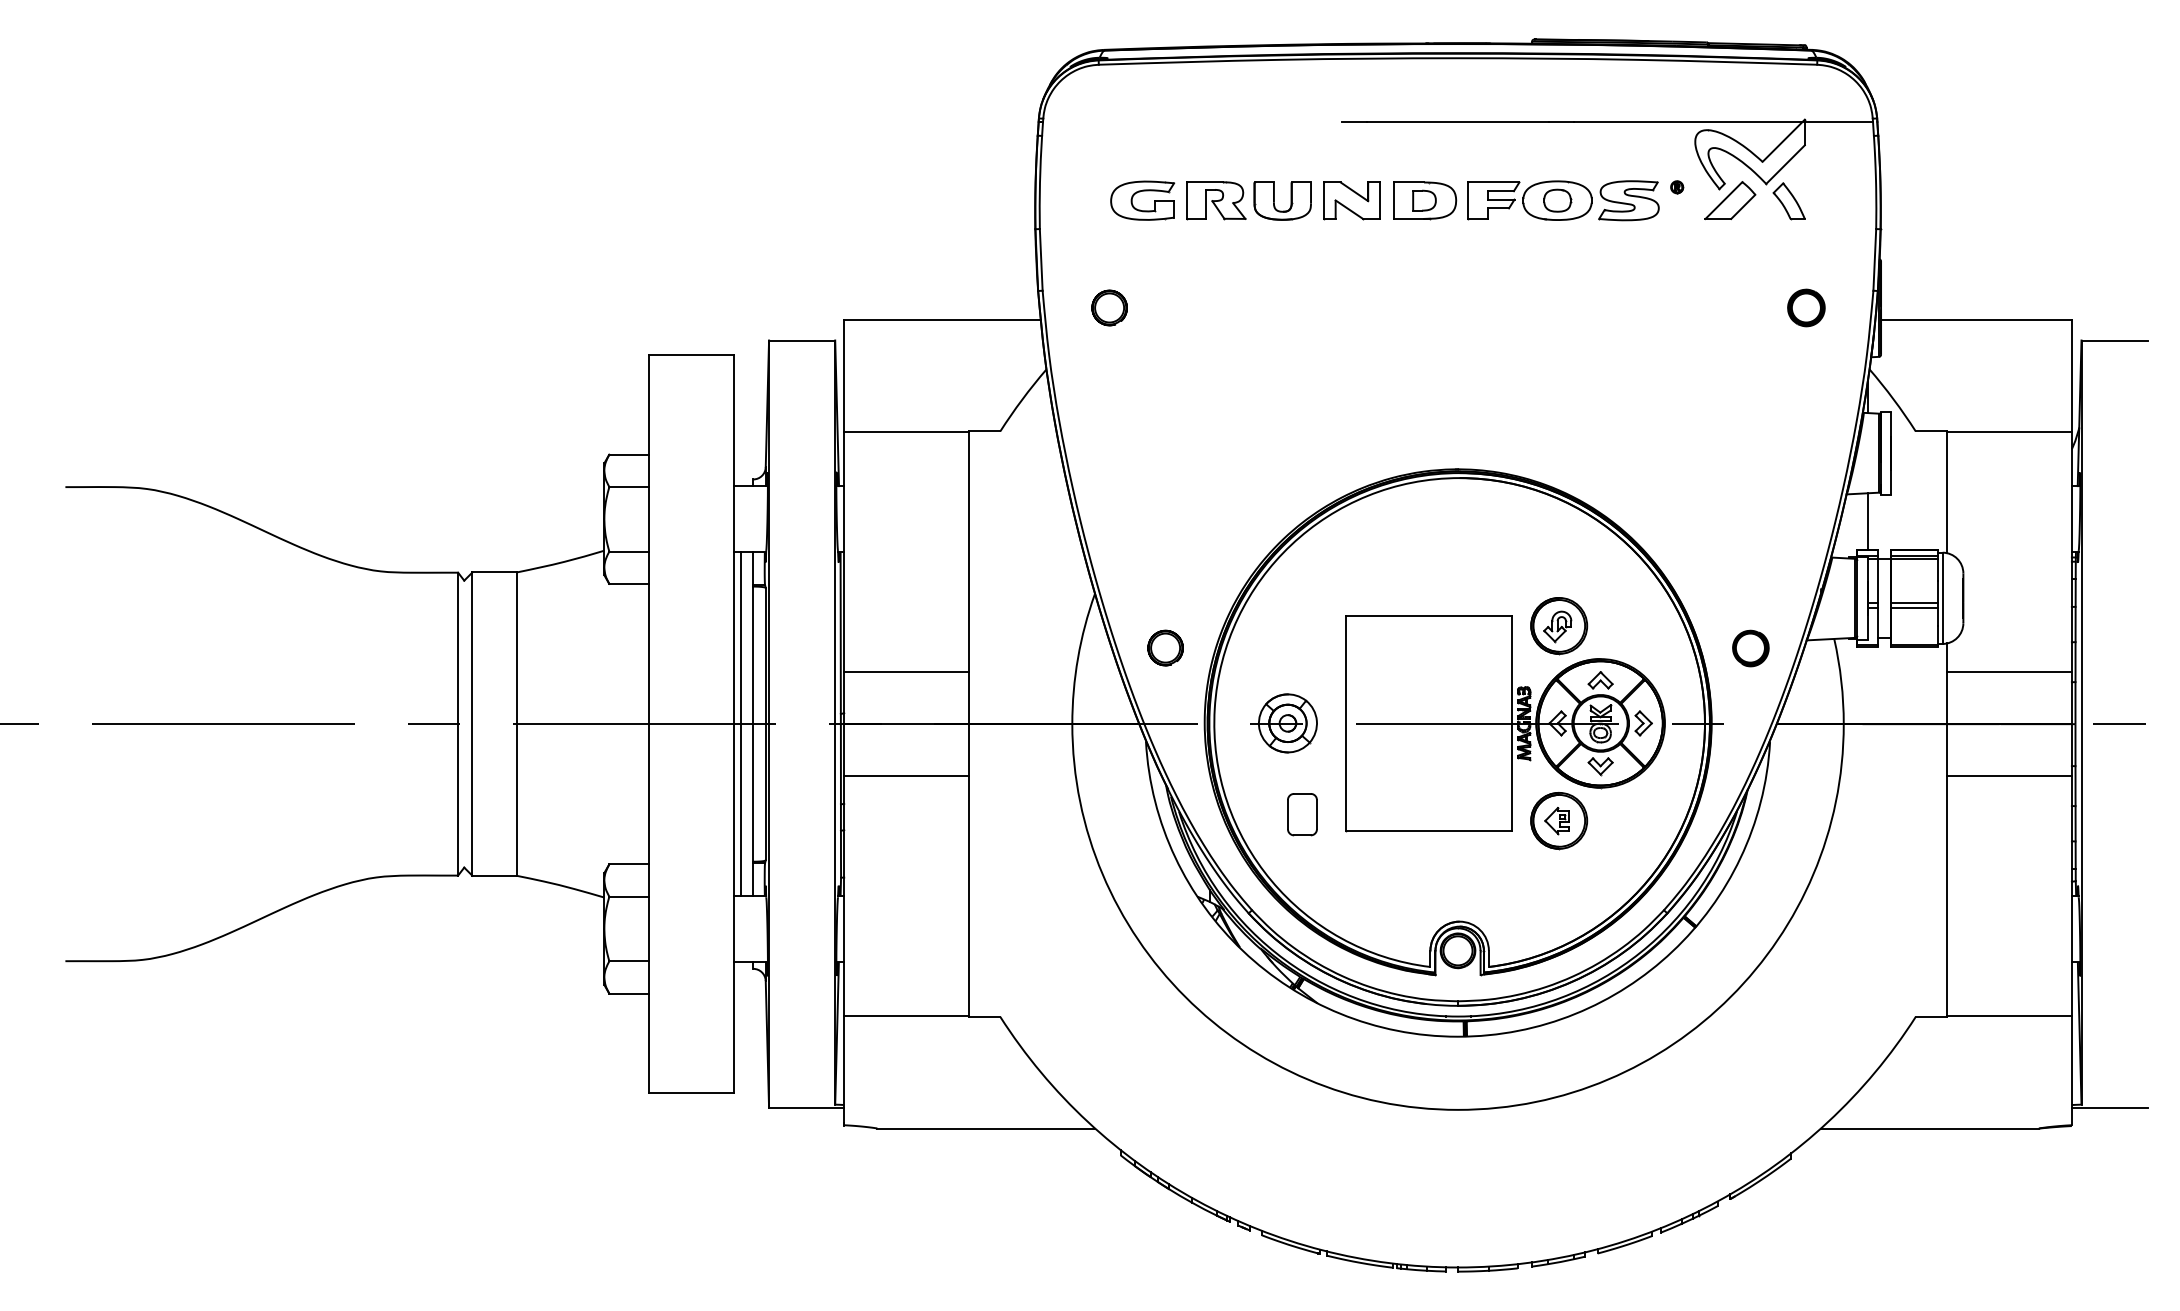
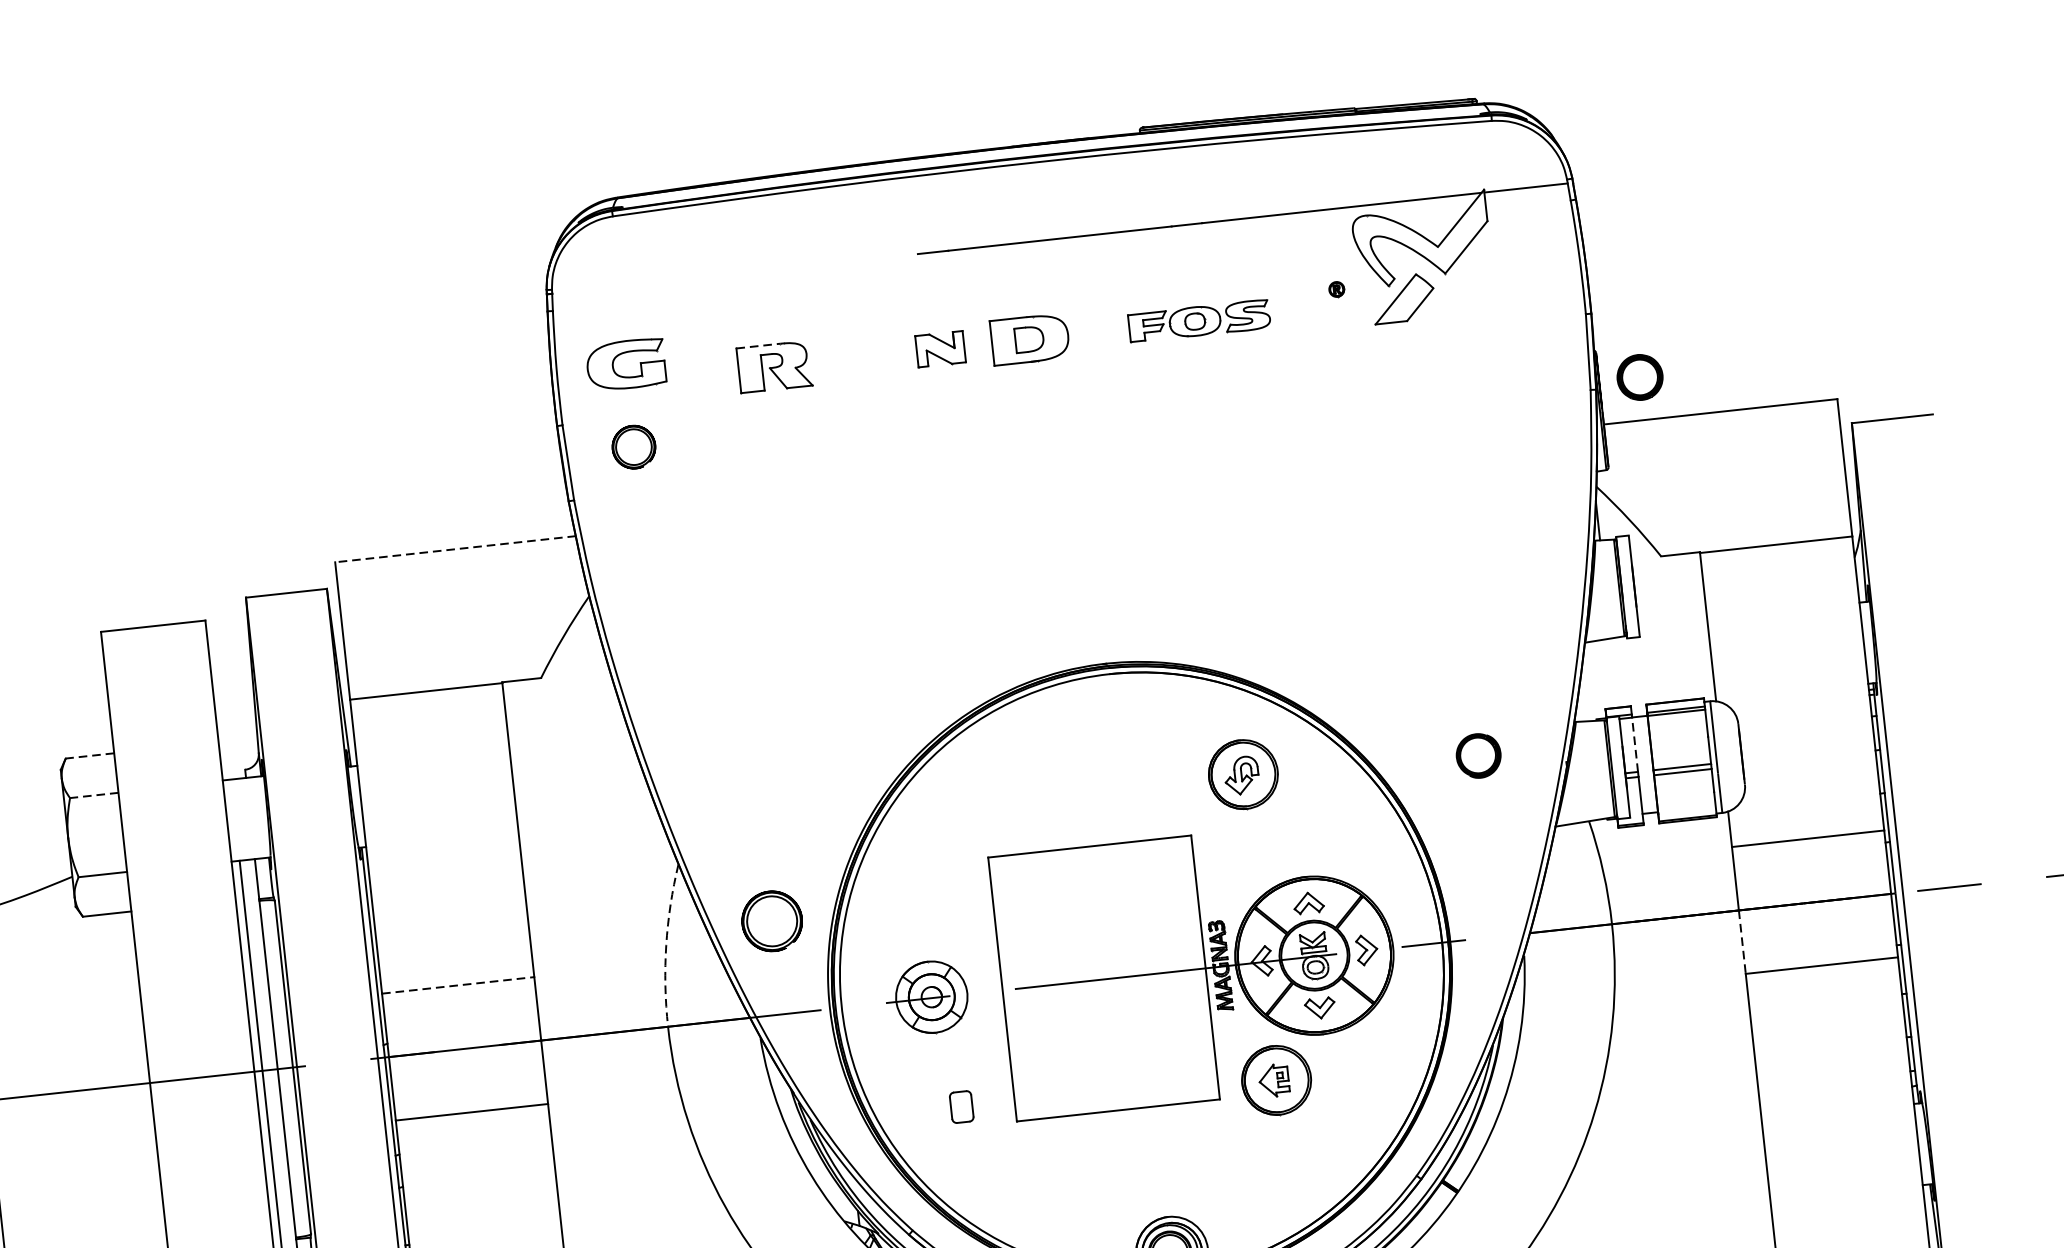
line: (1205, 182) -> (759, 346), solid -> dashed
part: (1140, 192) -> (622, 354), moved
part: (1274, 200) -> (845, 359), removed
part: (1351, 200) -> (940, 348), size x0.7
part: (1563, 200) -> (1199, 320), size x0.6
part: (1788, 201) -> (1474, 292), removed
part: (1109, 307) -> (633, 446), moved
part: (1806, 307) -> (1640, 376), moved
line: (942, 319) -> (455, 548), solid -> dashed
line: (629, 454) -> (90, 755), solid -> dashed
line: (629, 486) -> (94, 794), solid -> dashed
line: (1867, 521) -> (1614, 673), removed
line: (1878, 580) -> (1635, 743), solid -> dashed
part: (1559, 626) -> (1243, 775), moved
part: (1165, 647) -> (771, 920), size x1.4
part: (1750, 648) -> (1478, 755), moved
arc: (1078, 658) -> (666, 945), solid -> dashed
line: (906, 672) -> (458, 985), solid -> dashed
line: (1947, 750) -> (1742, 942), solid -> dashed
part: (1302, 814) -> (961, 1106), size x0.6

